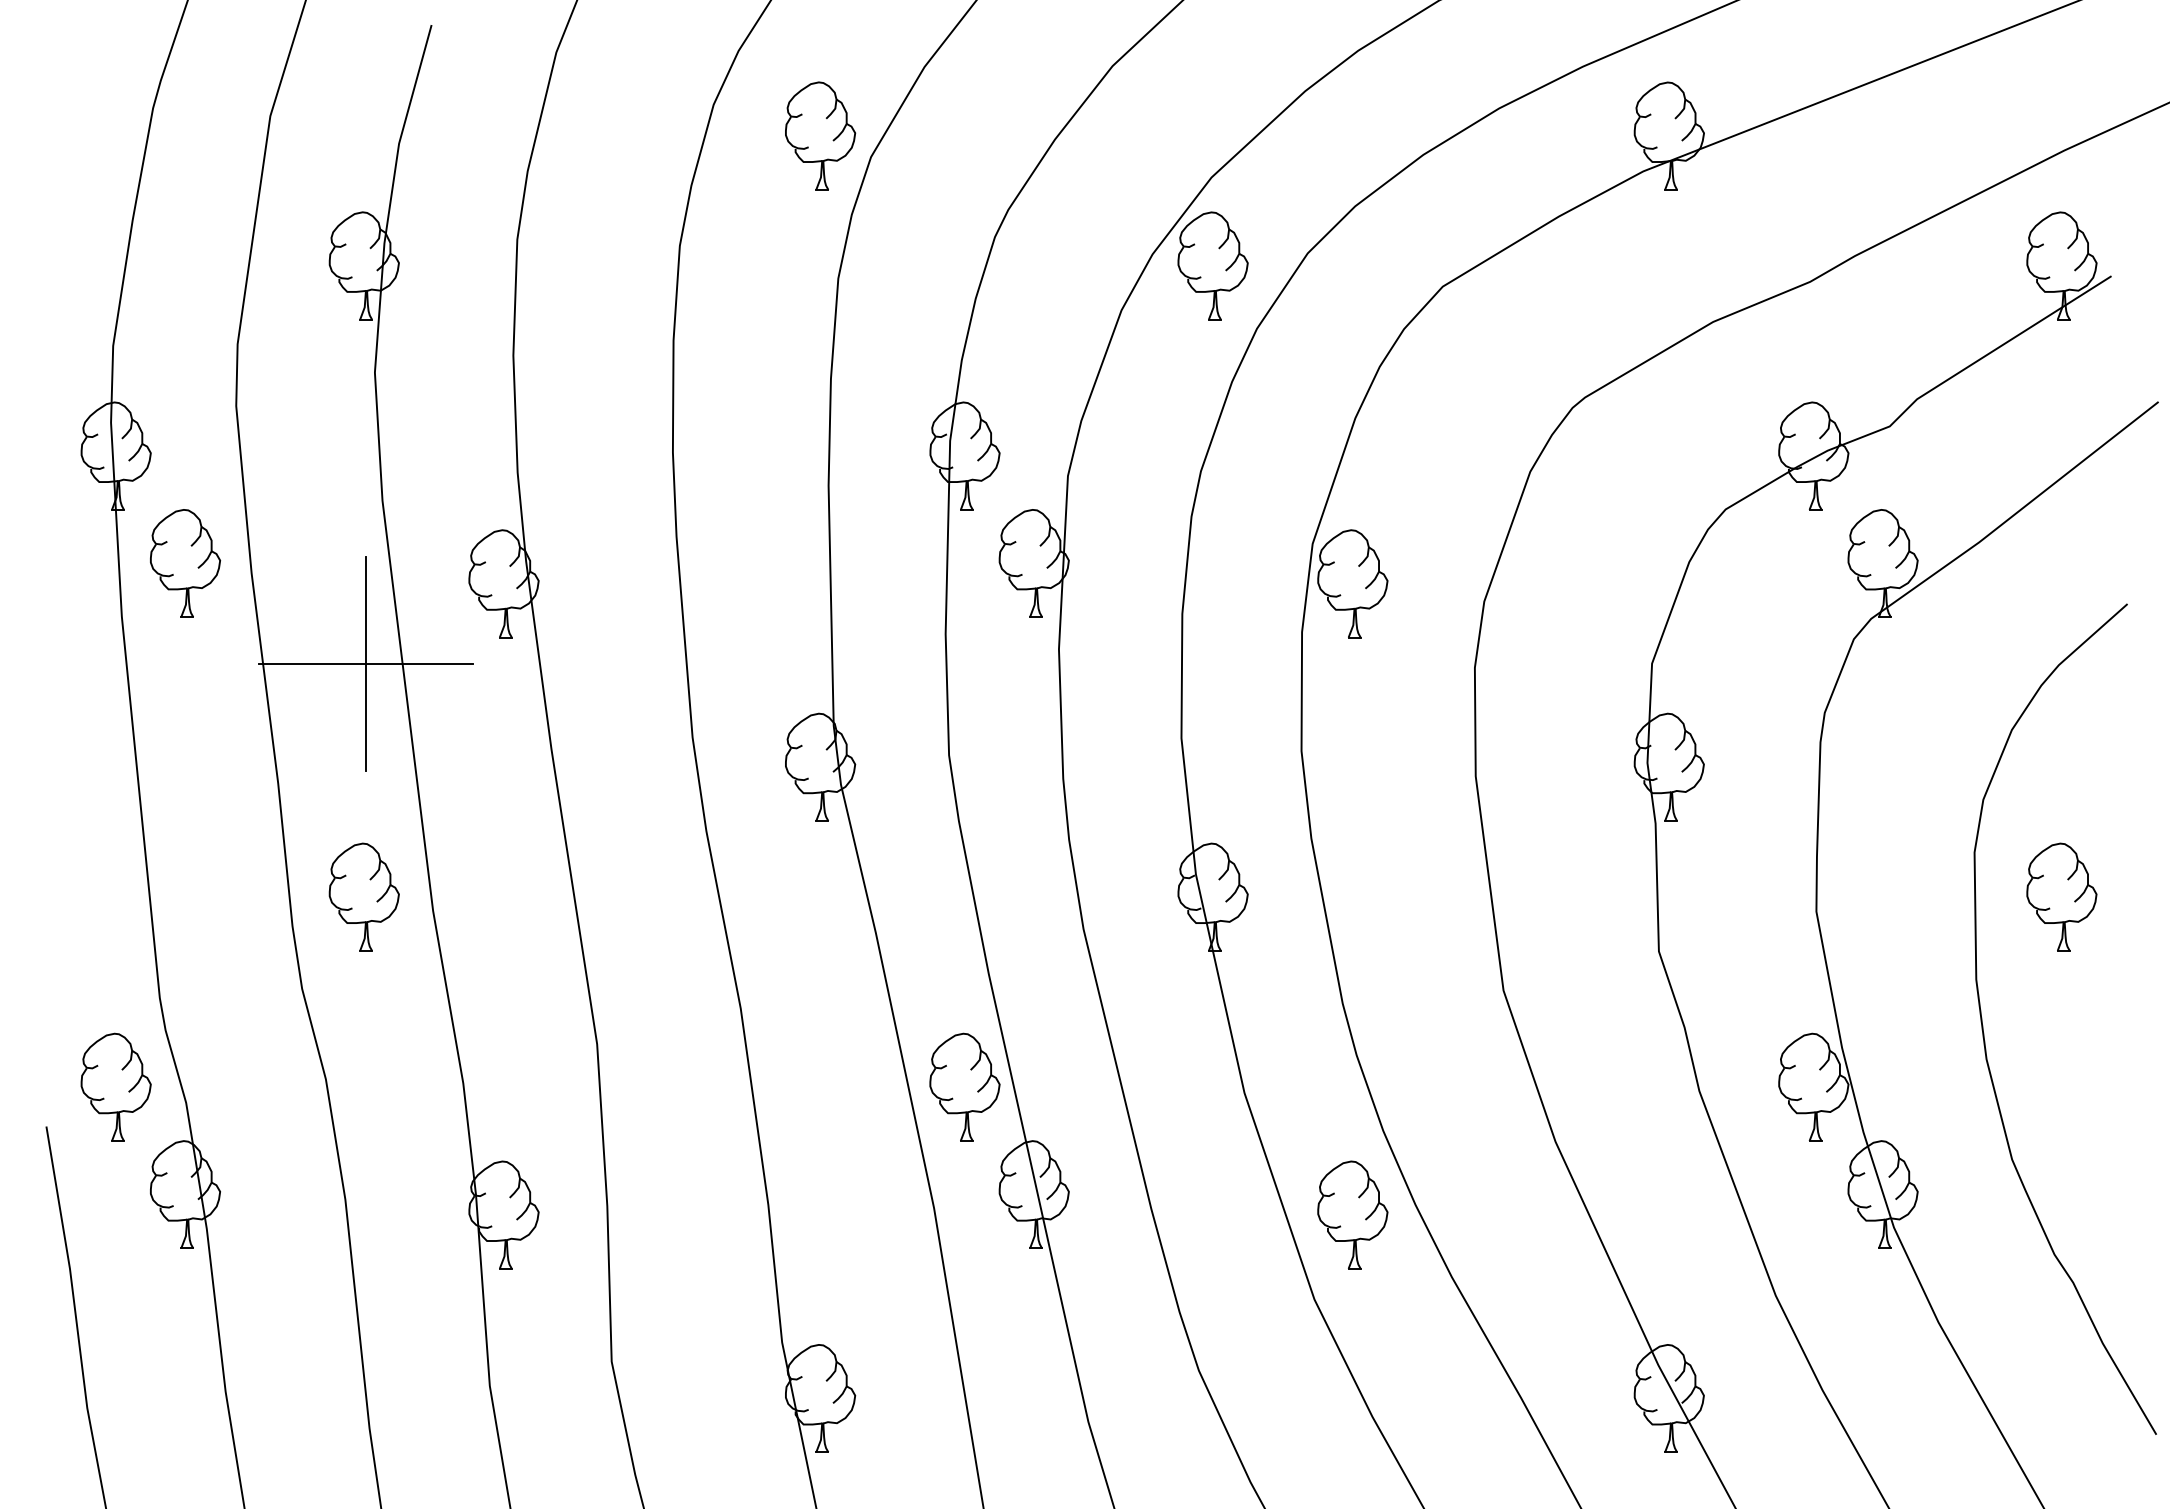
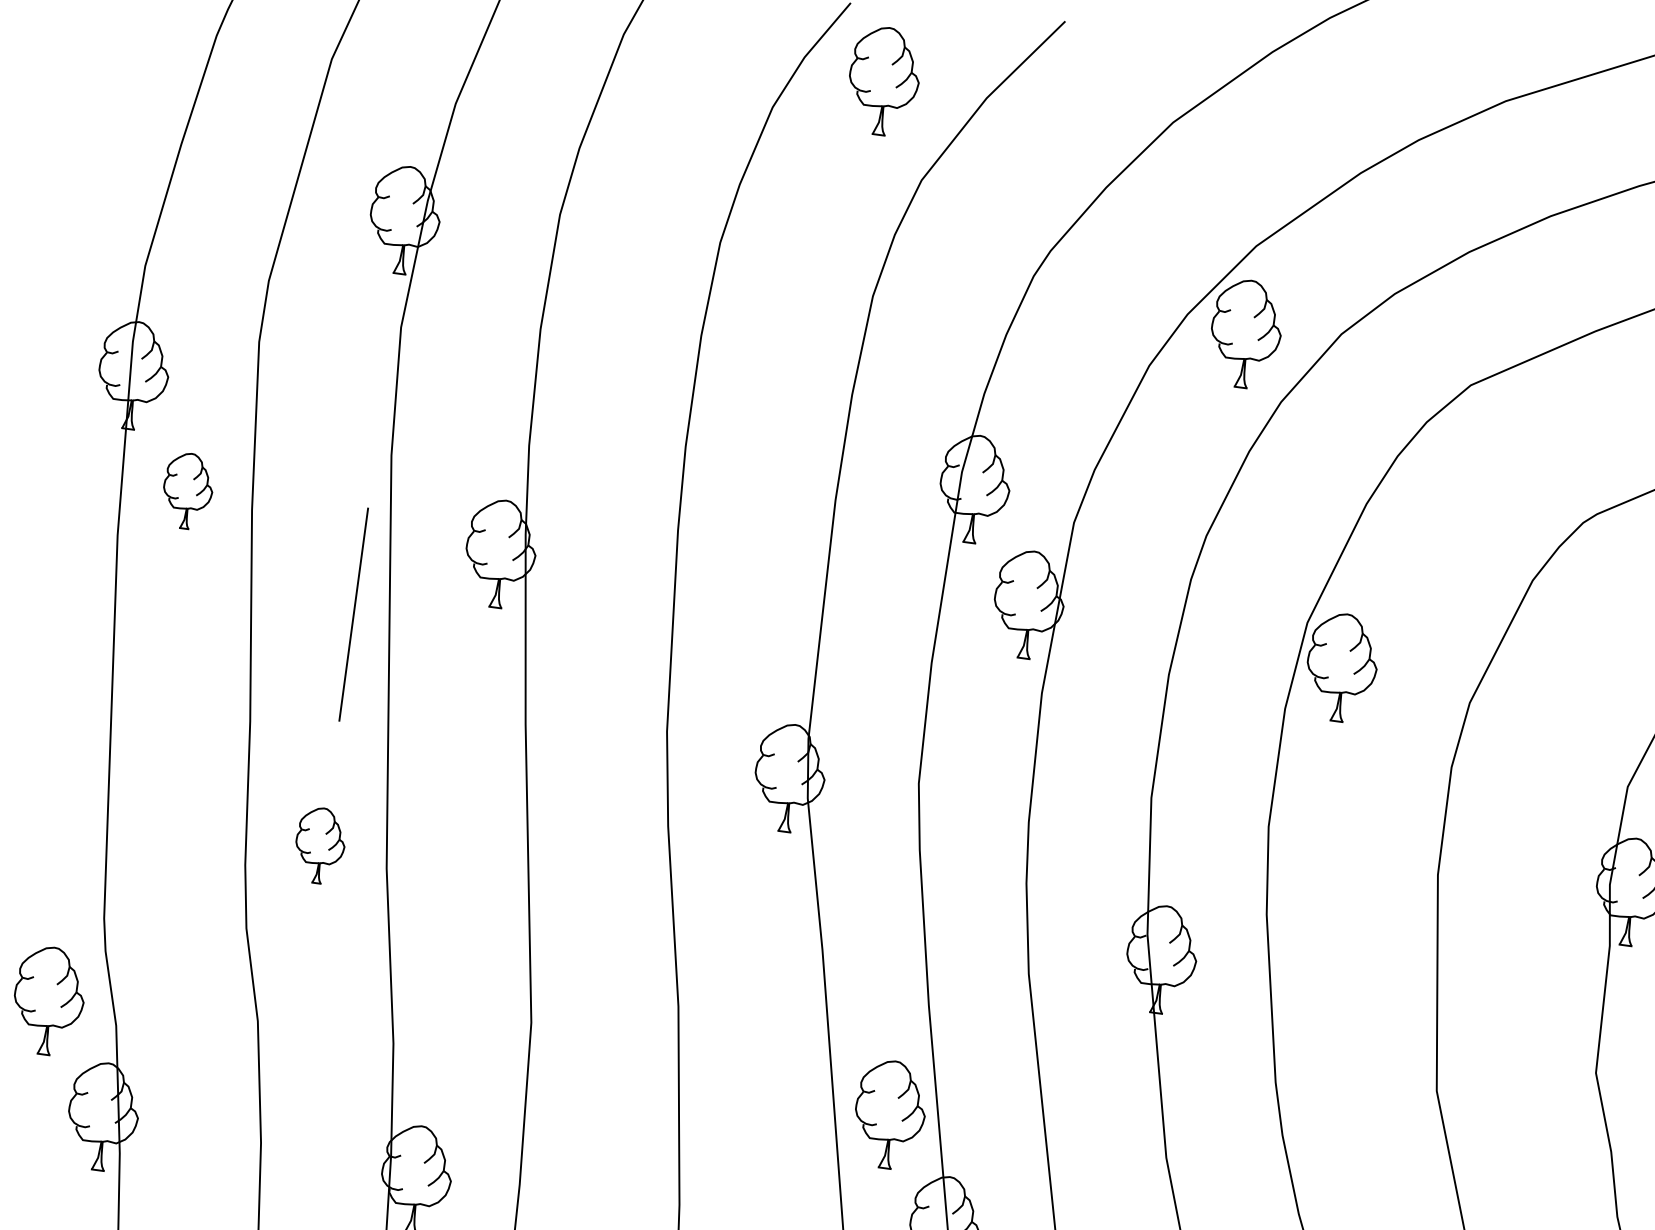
part: (820, 135) -> (884, 80), moved
part: (185, 563) -> (187, 491), size x0.7
line: (366, 663) -> (353, 614), removed
part: (363, 896) -> (319, 845), size x0.7

